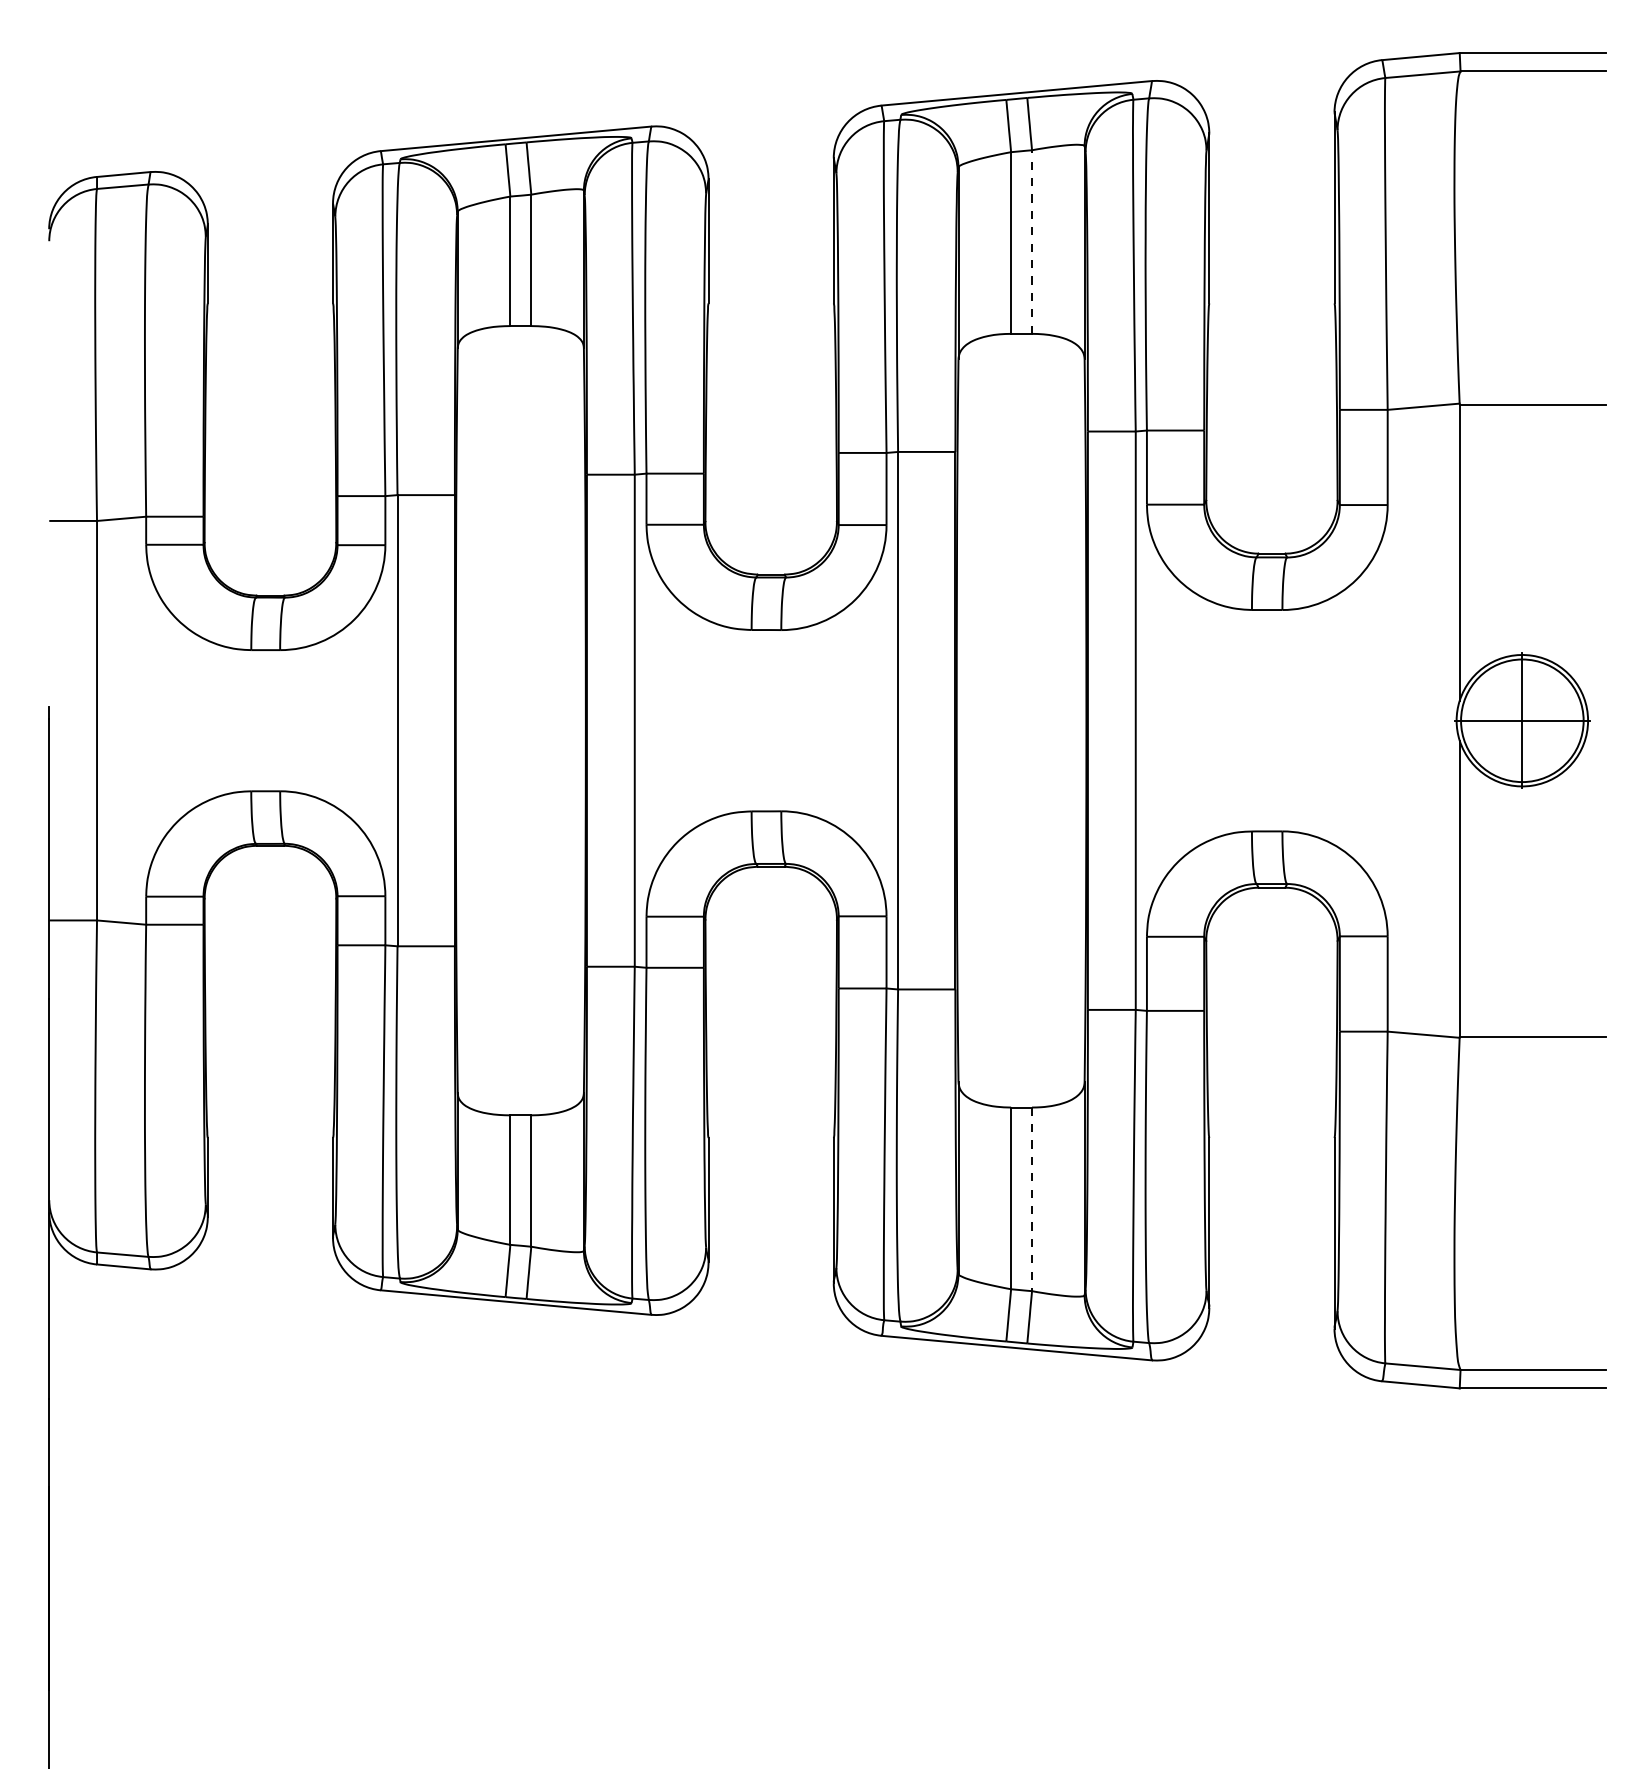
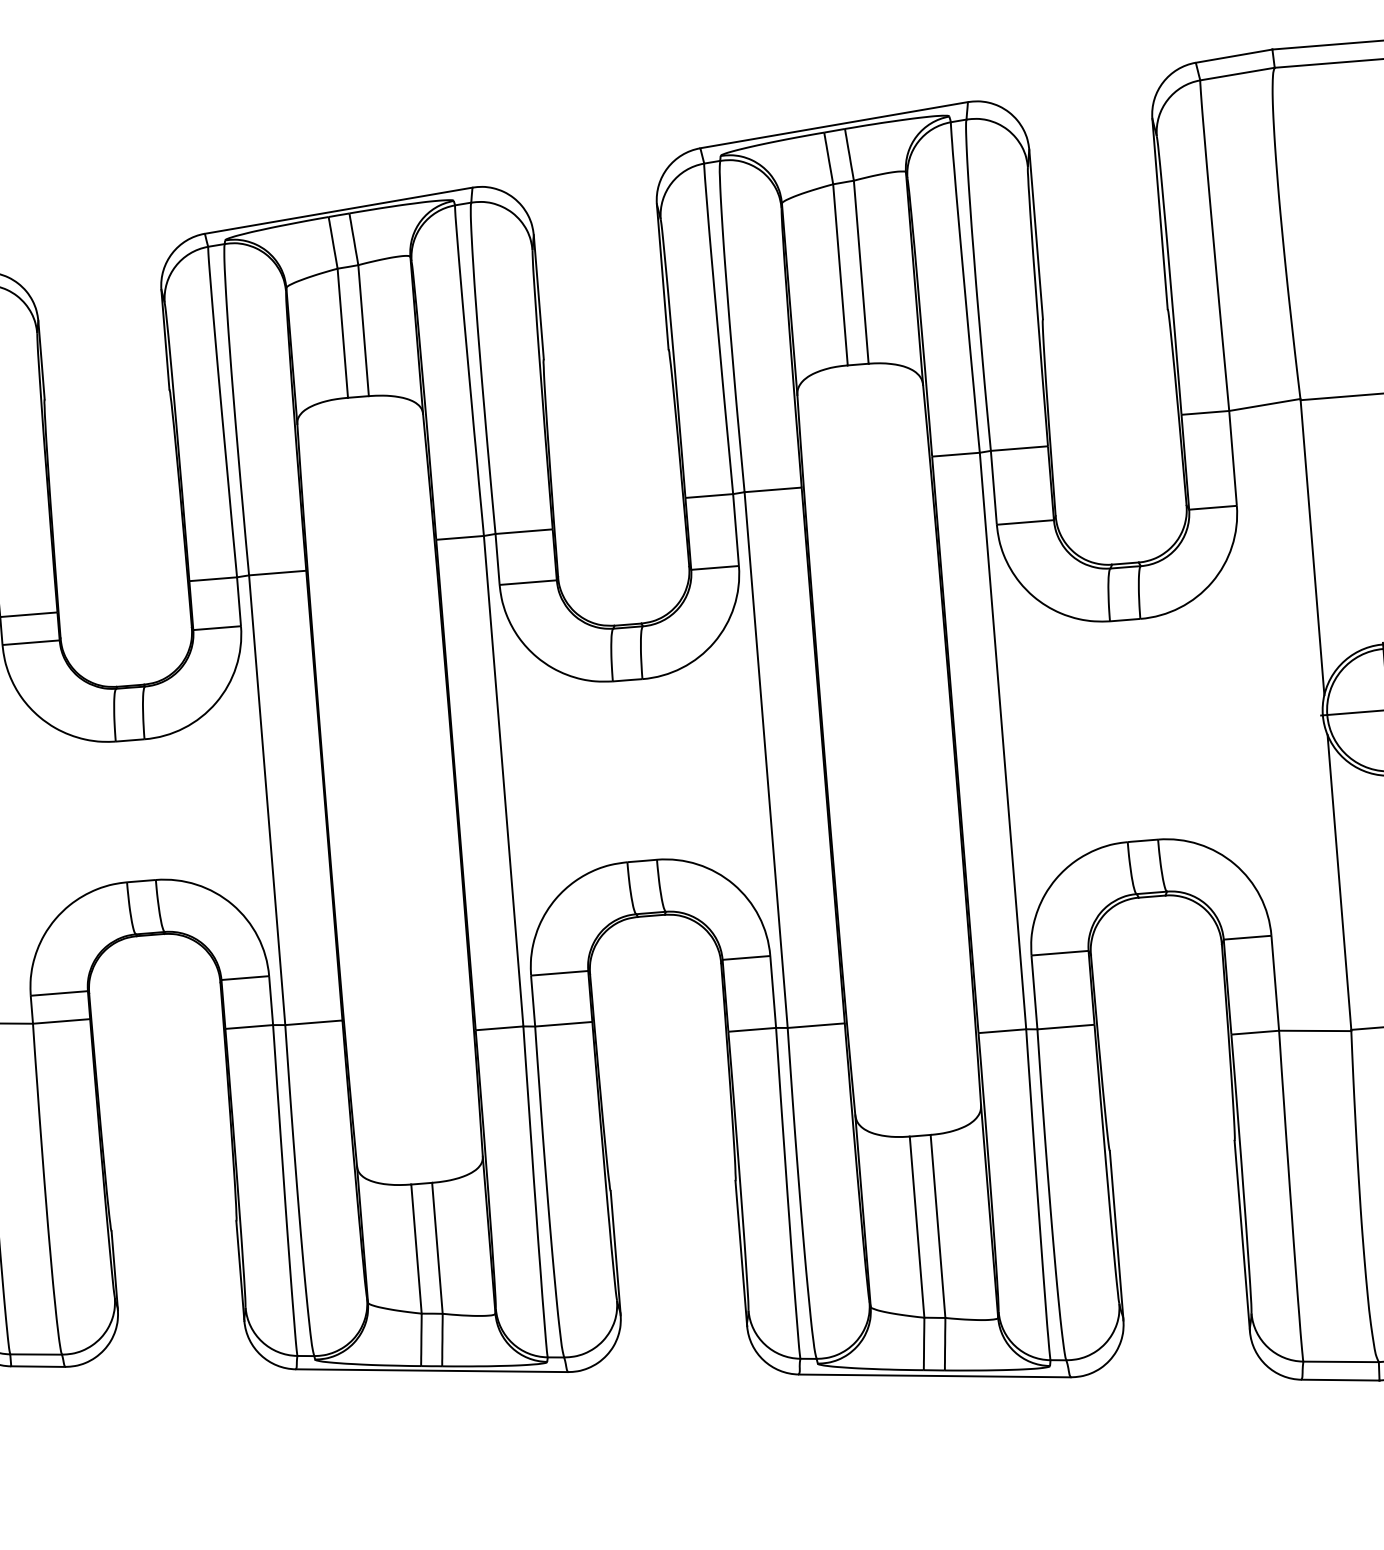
line: (1032, 242) -> (861, 272), dashed -> solid
line: (1032, 1199) -> (938, 1226), dashed -> solid

